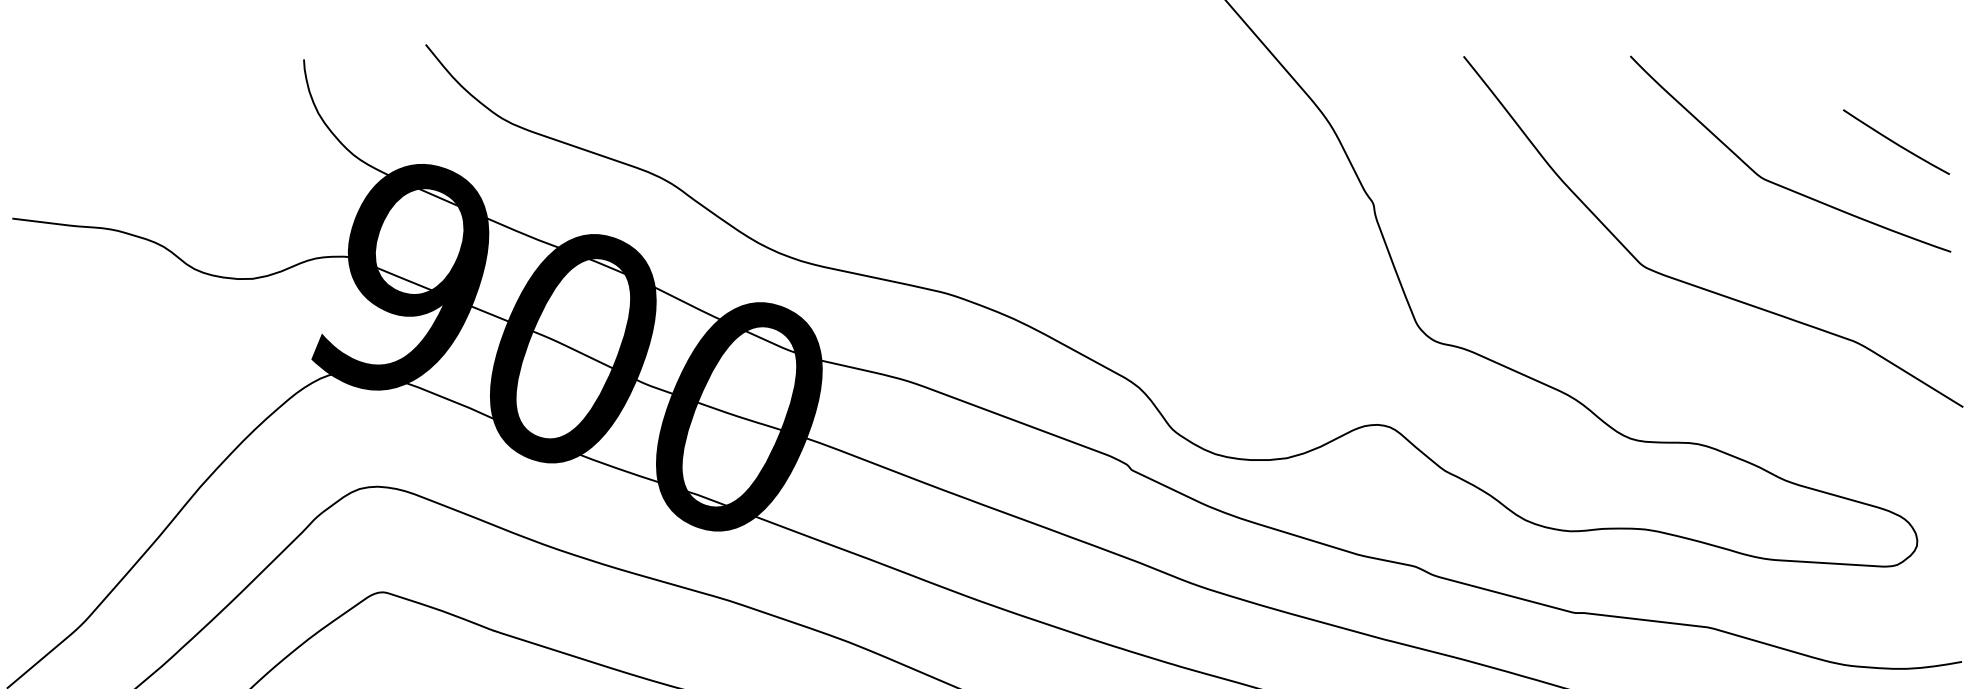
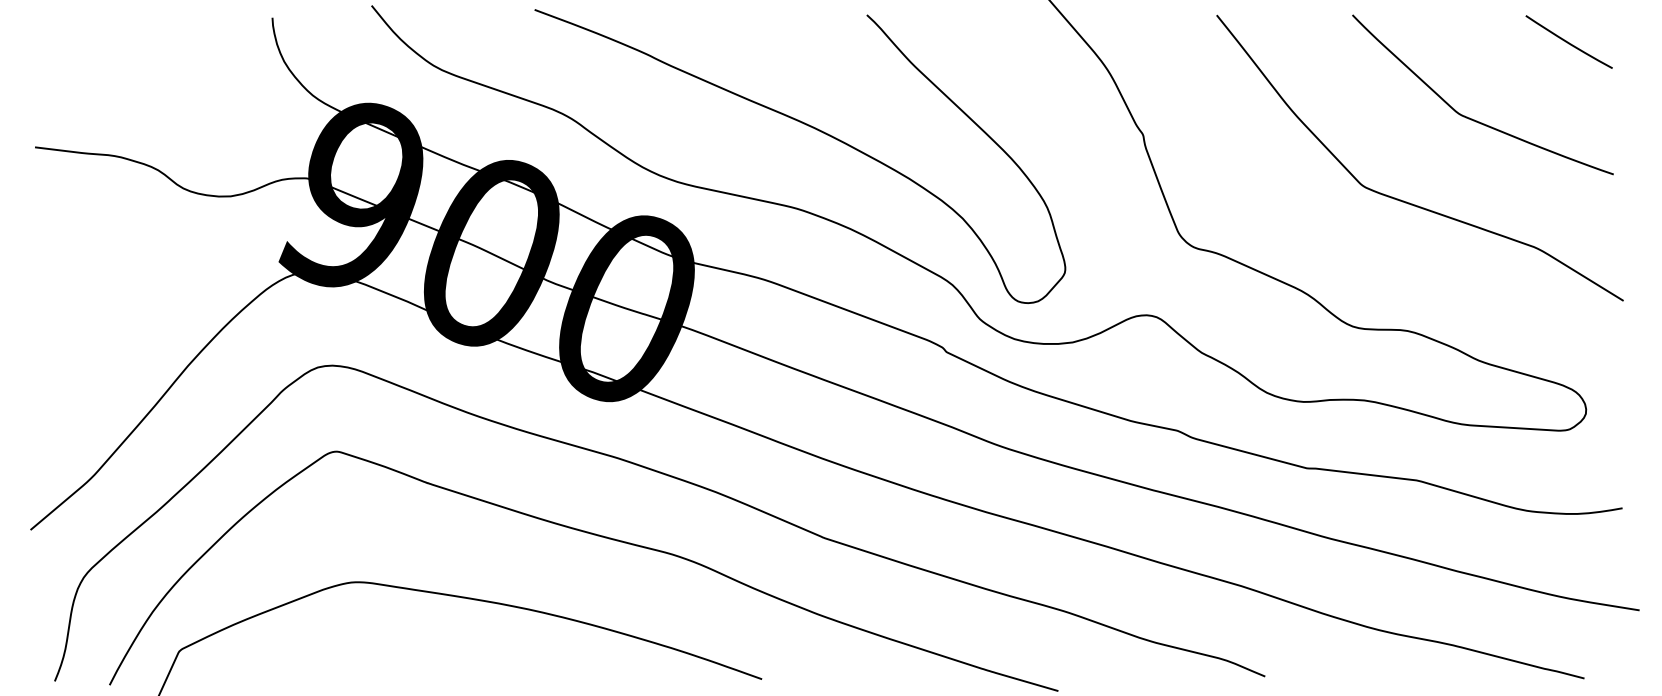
curve: (1895, 141) -> (1568, 41), moved
curve: (969, 196) -> (814, 129), added

